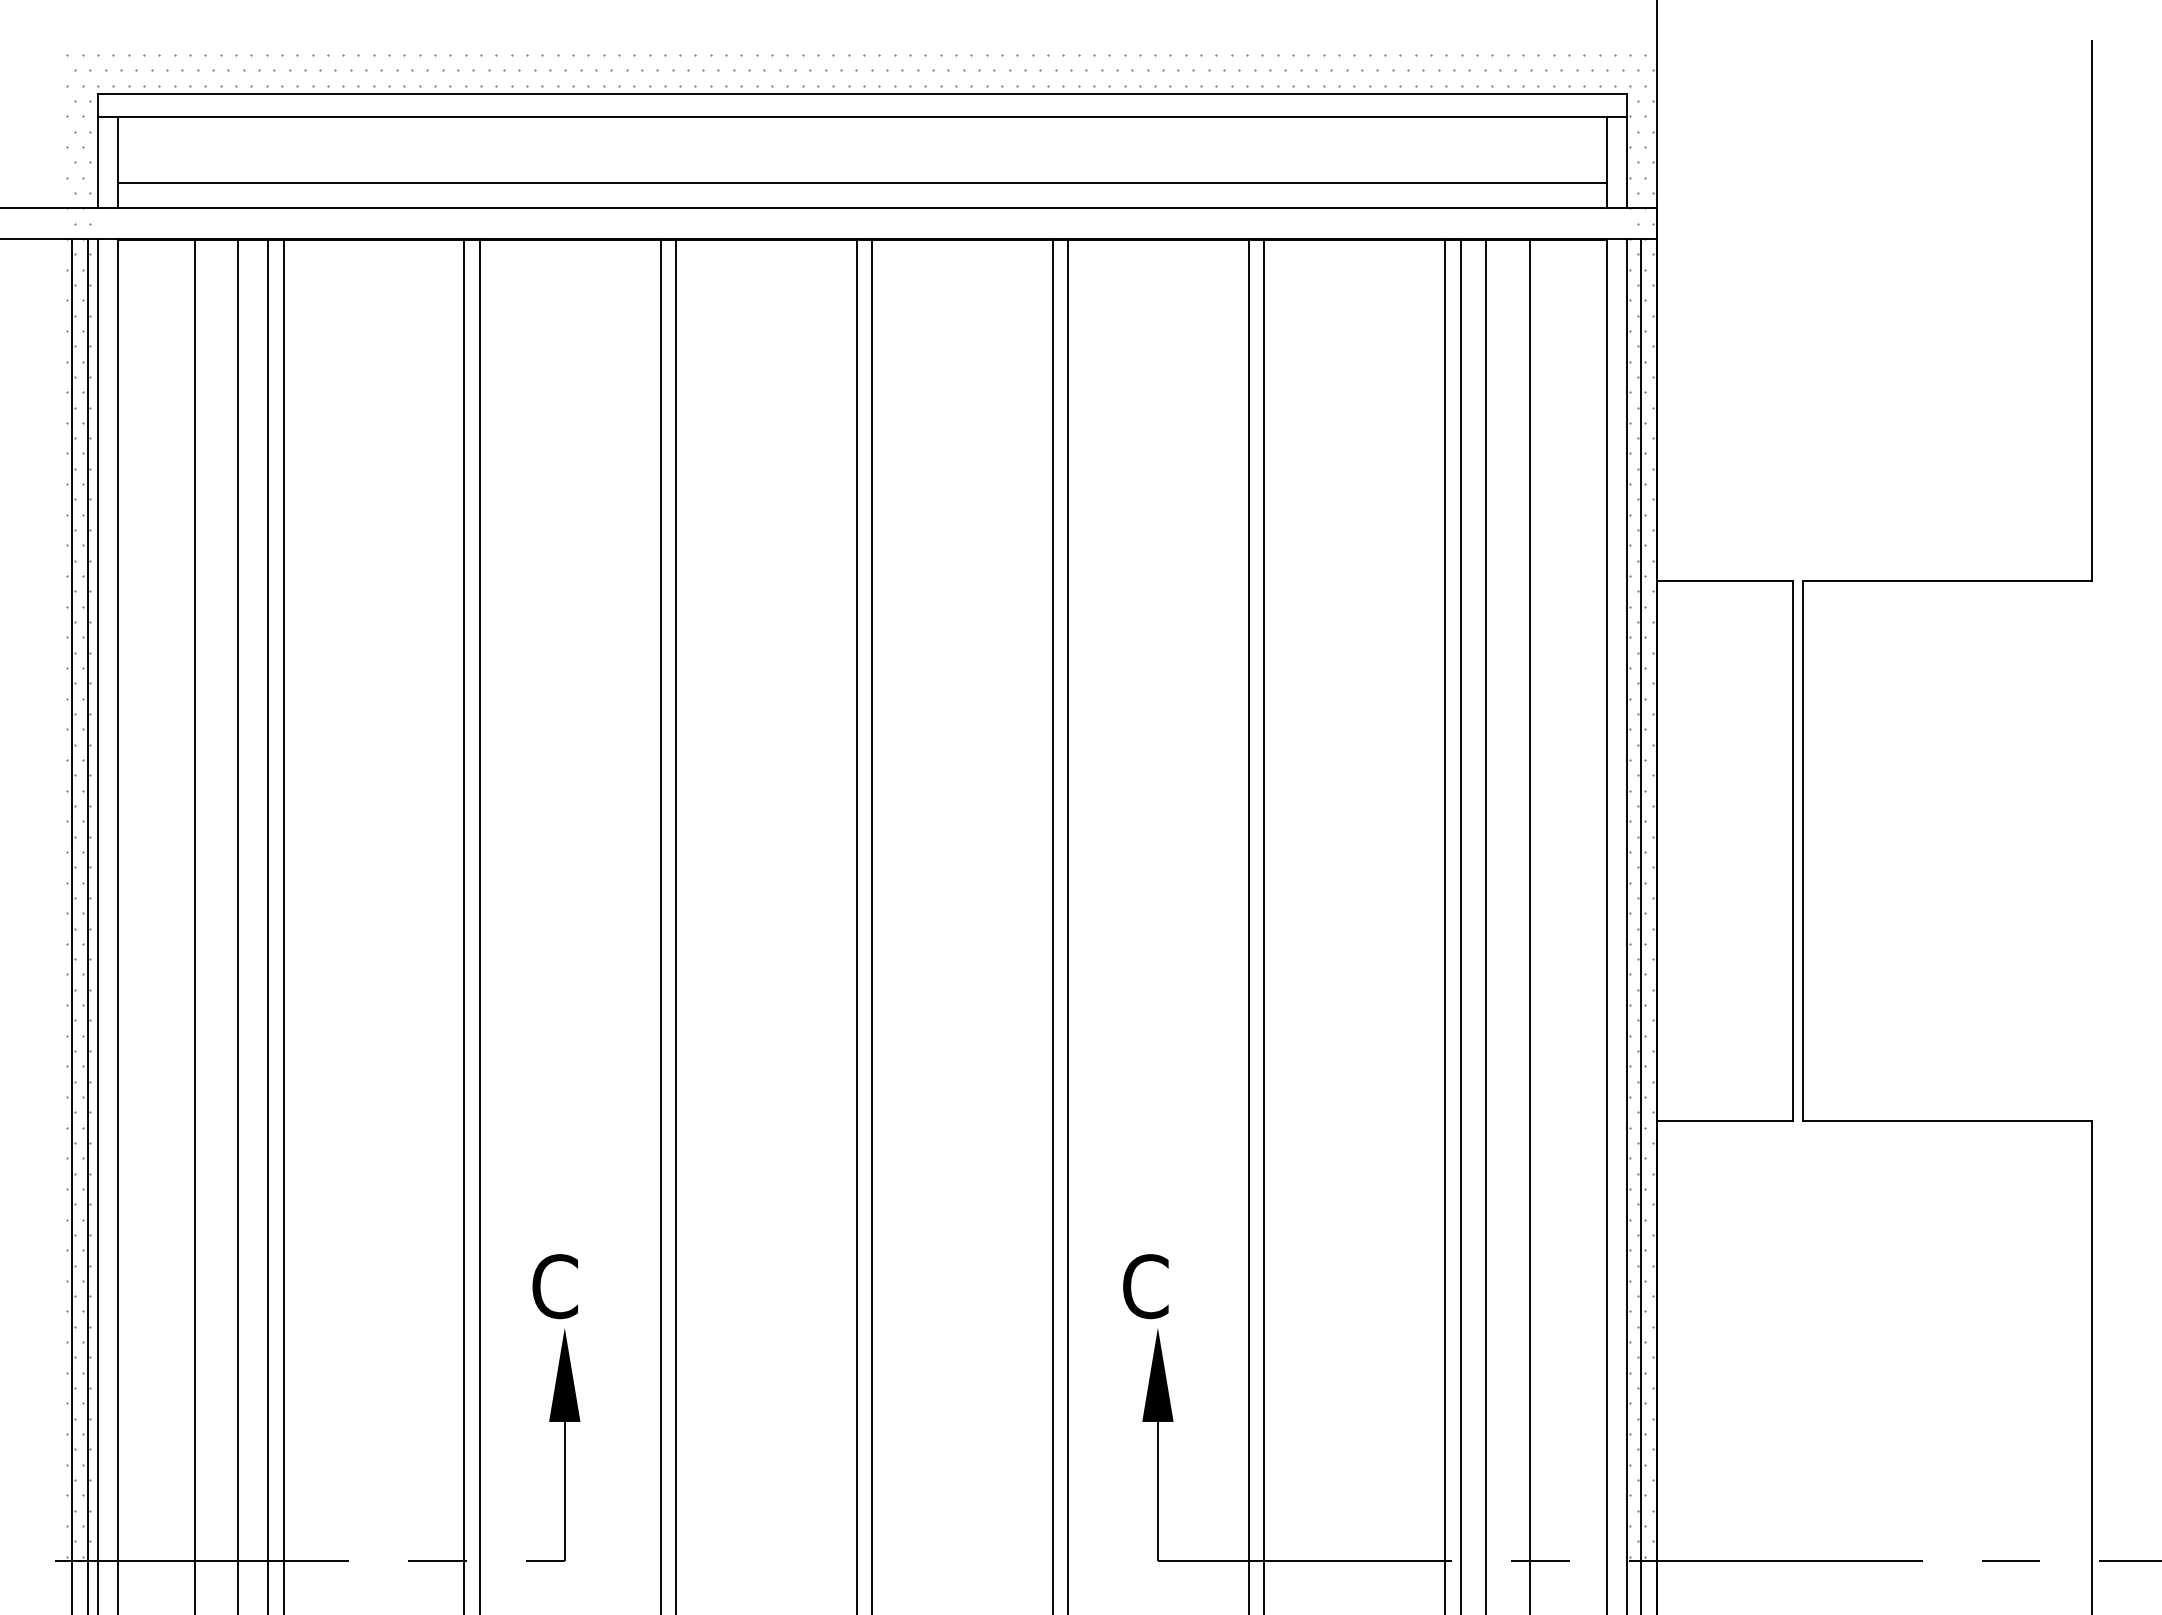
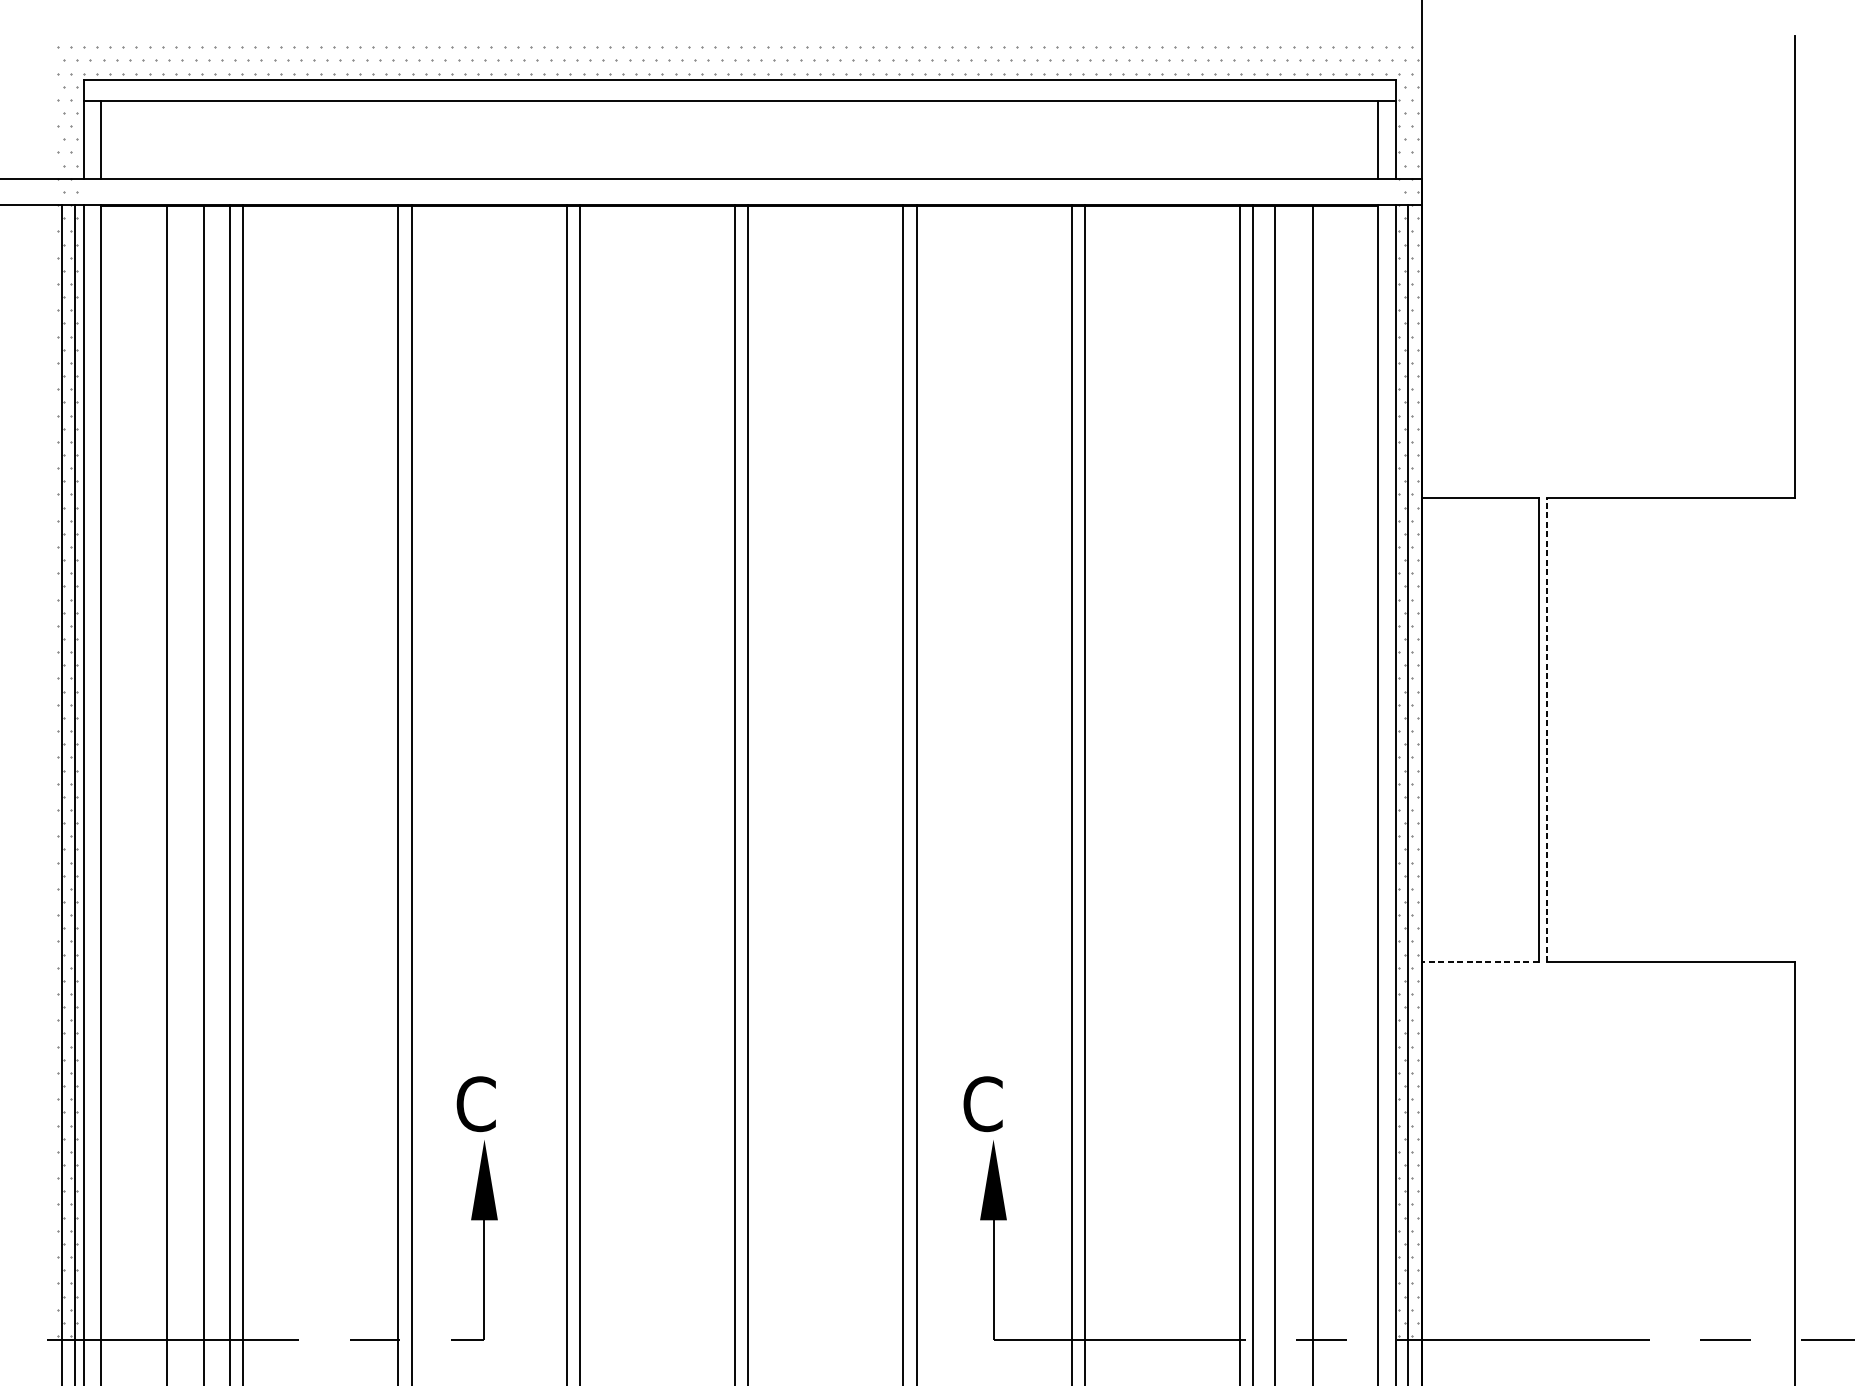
line: (862, 182) -> (739, 156), removed
line: (1802, 850) -> (1546, 729), solid -> dashed
line: (1724, 1121) -> (1479, 962), solid -> dashed

